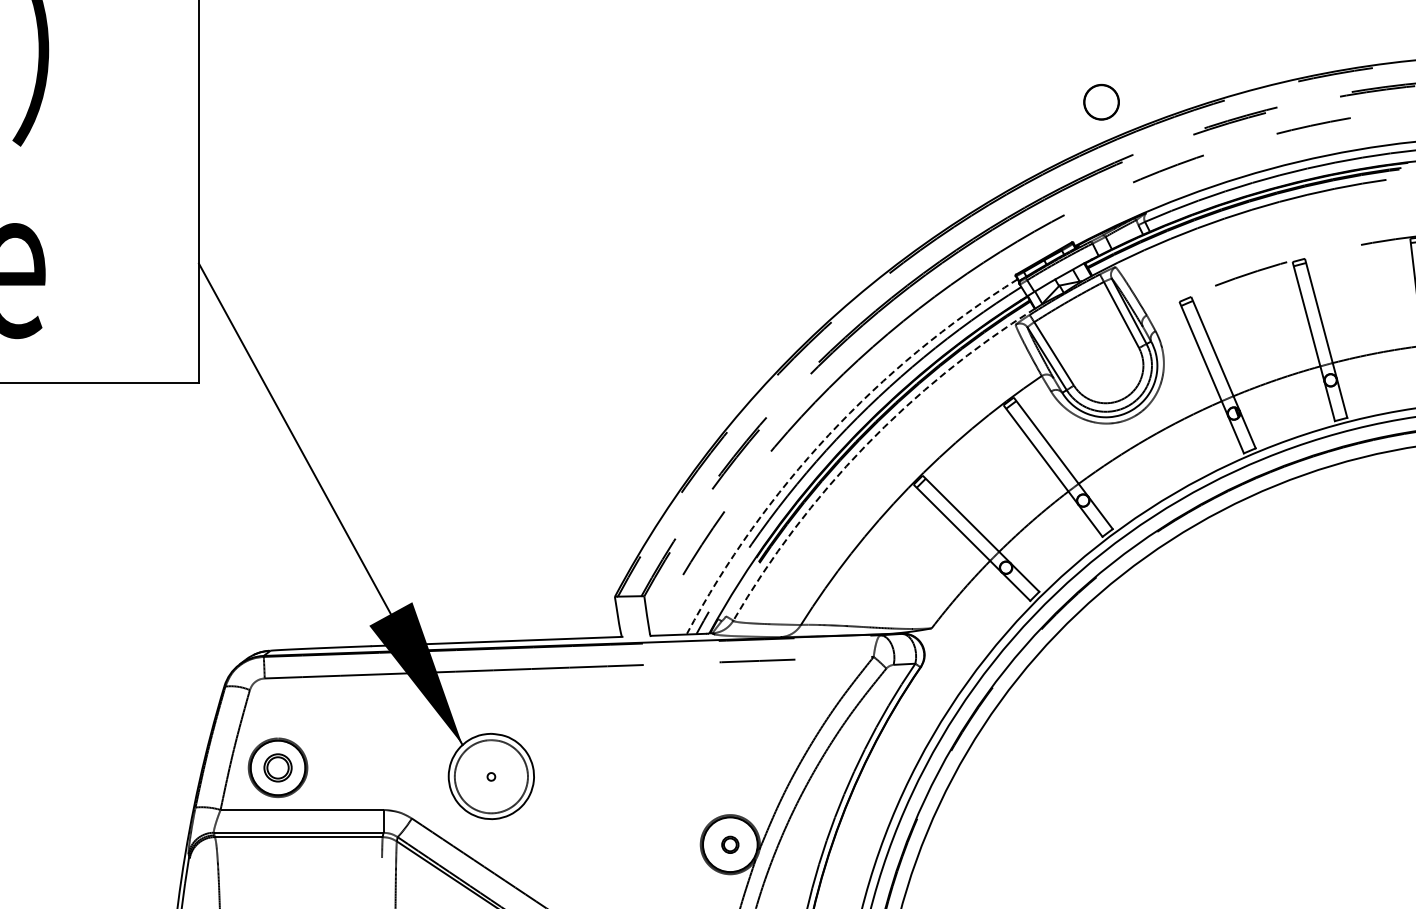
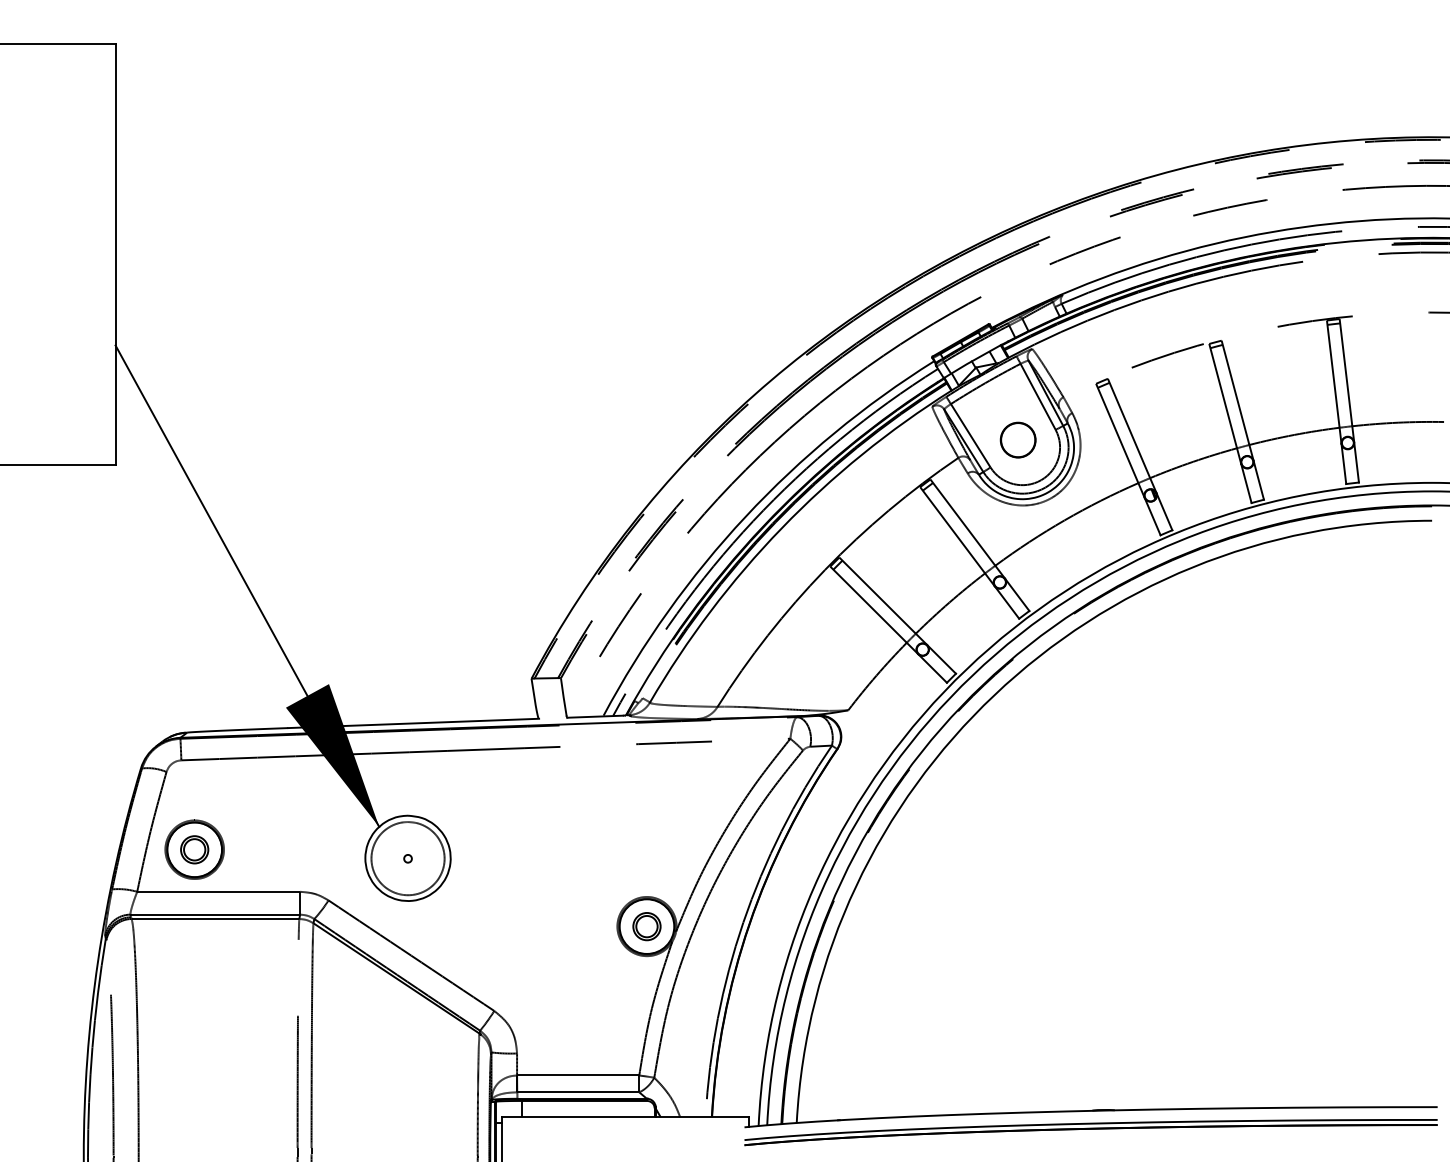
part: (1100, 101) -> (1017, 439), moved
arc: (828, 434) -> (745, 516), dashed -> solid
arc: (864, 446) -> (781, 528), dashed -> solid
part: (729, 844) -> (646, 926), size x1.67

